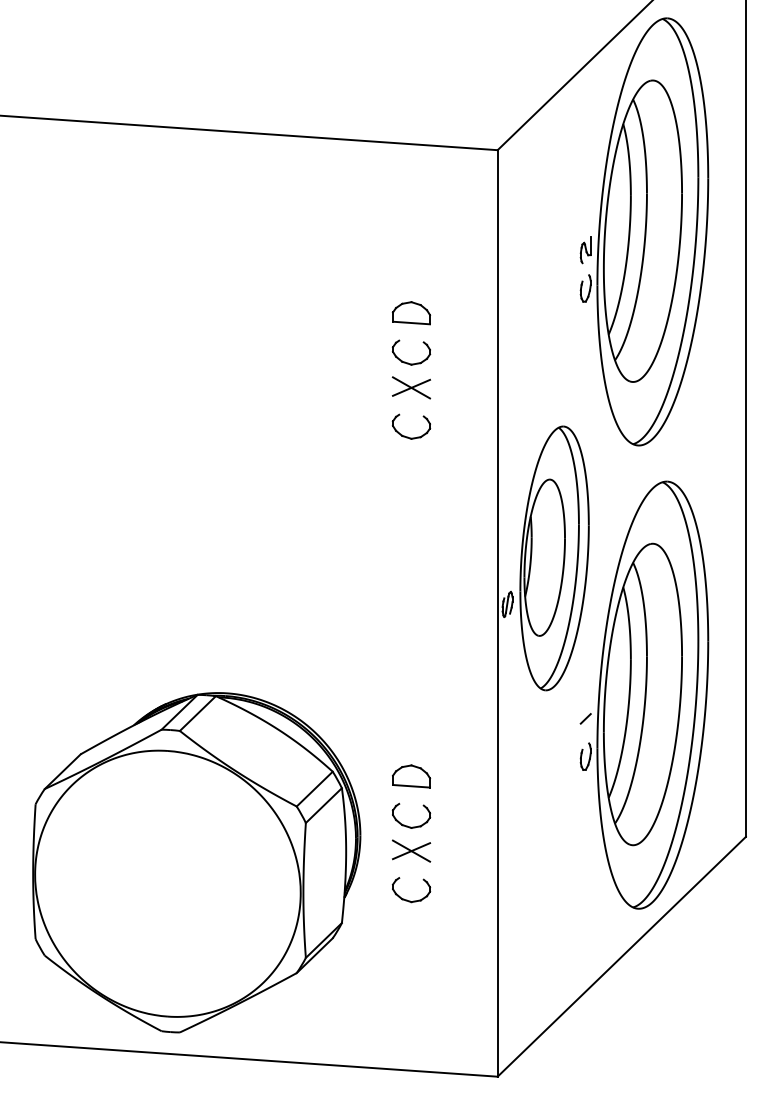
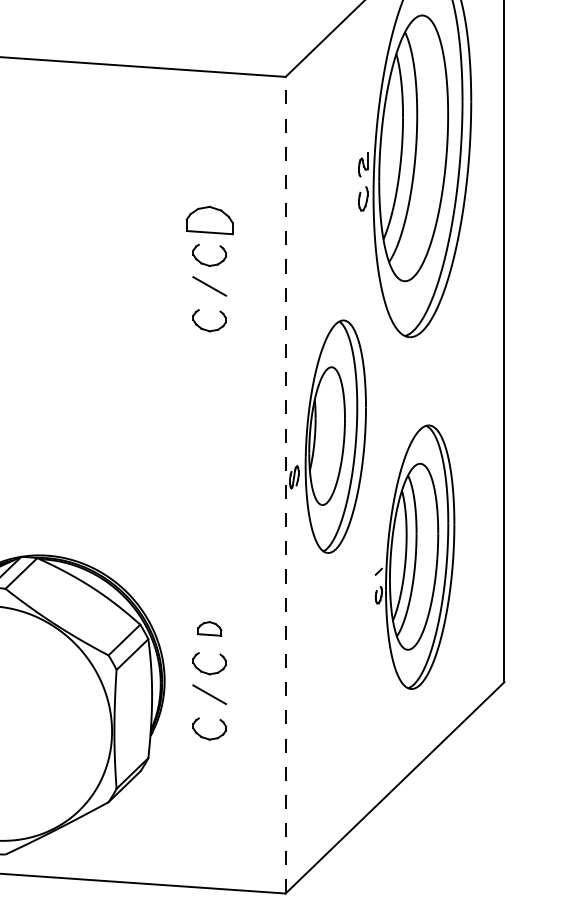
part: (411, 313) -> (209, 220), size x1.4
line: (411, 387) -> (209, 286), removed
line: (497, 612) -> (285, 484), solid -> dashed
part: (644, 694) -> (415, 556), size x0.7
part: (411, 776) -> (209, 628), size x0.7
line: (411, 851) -> (209, 695), removed

